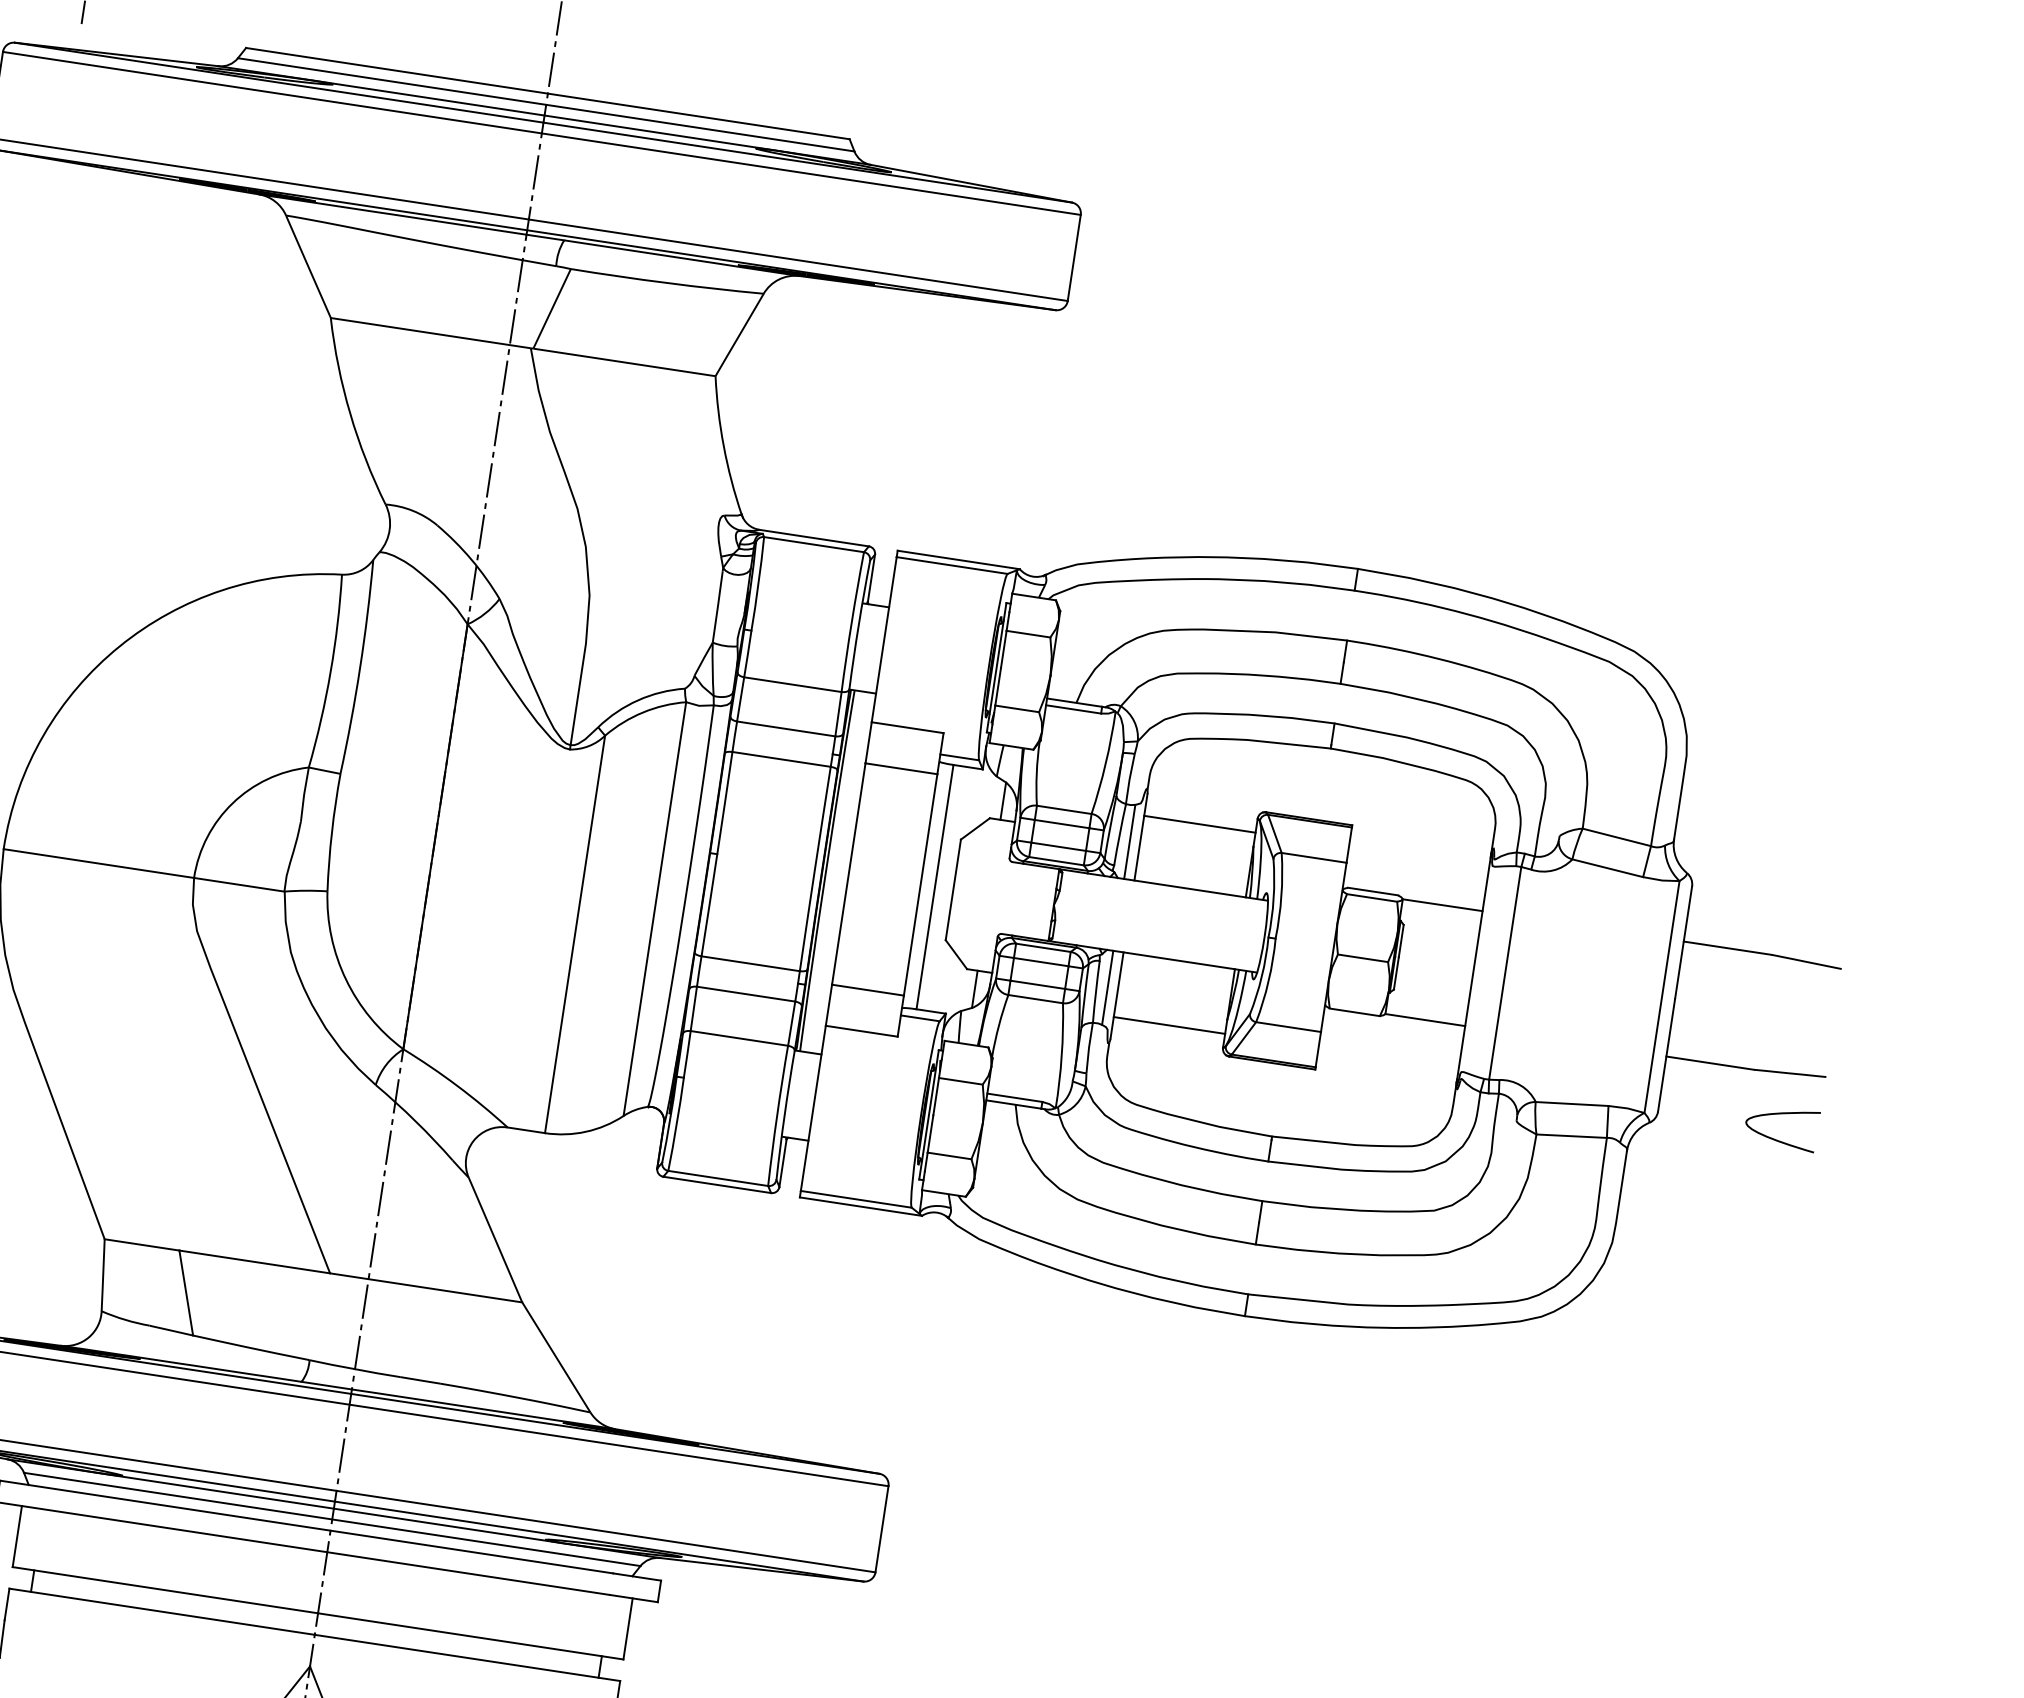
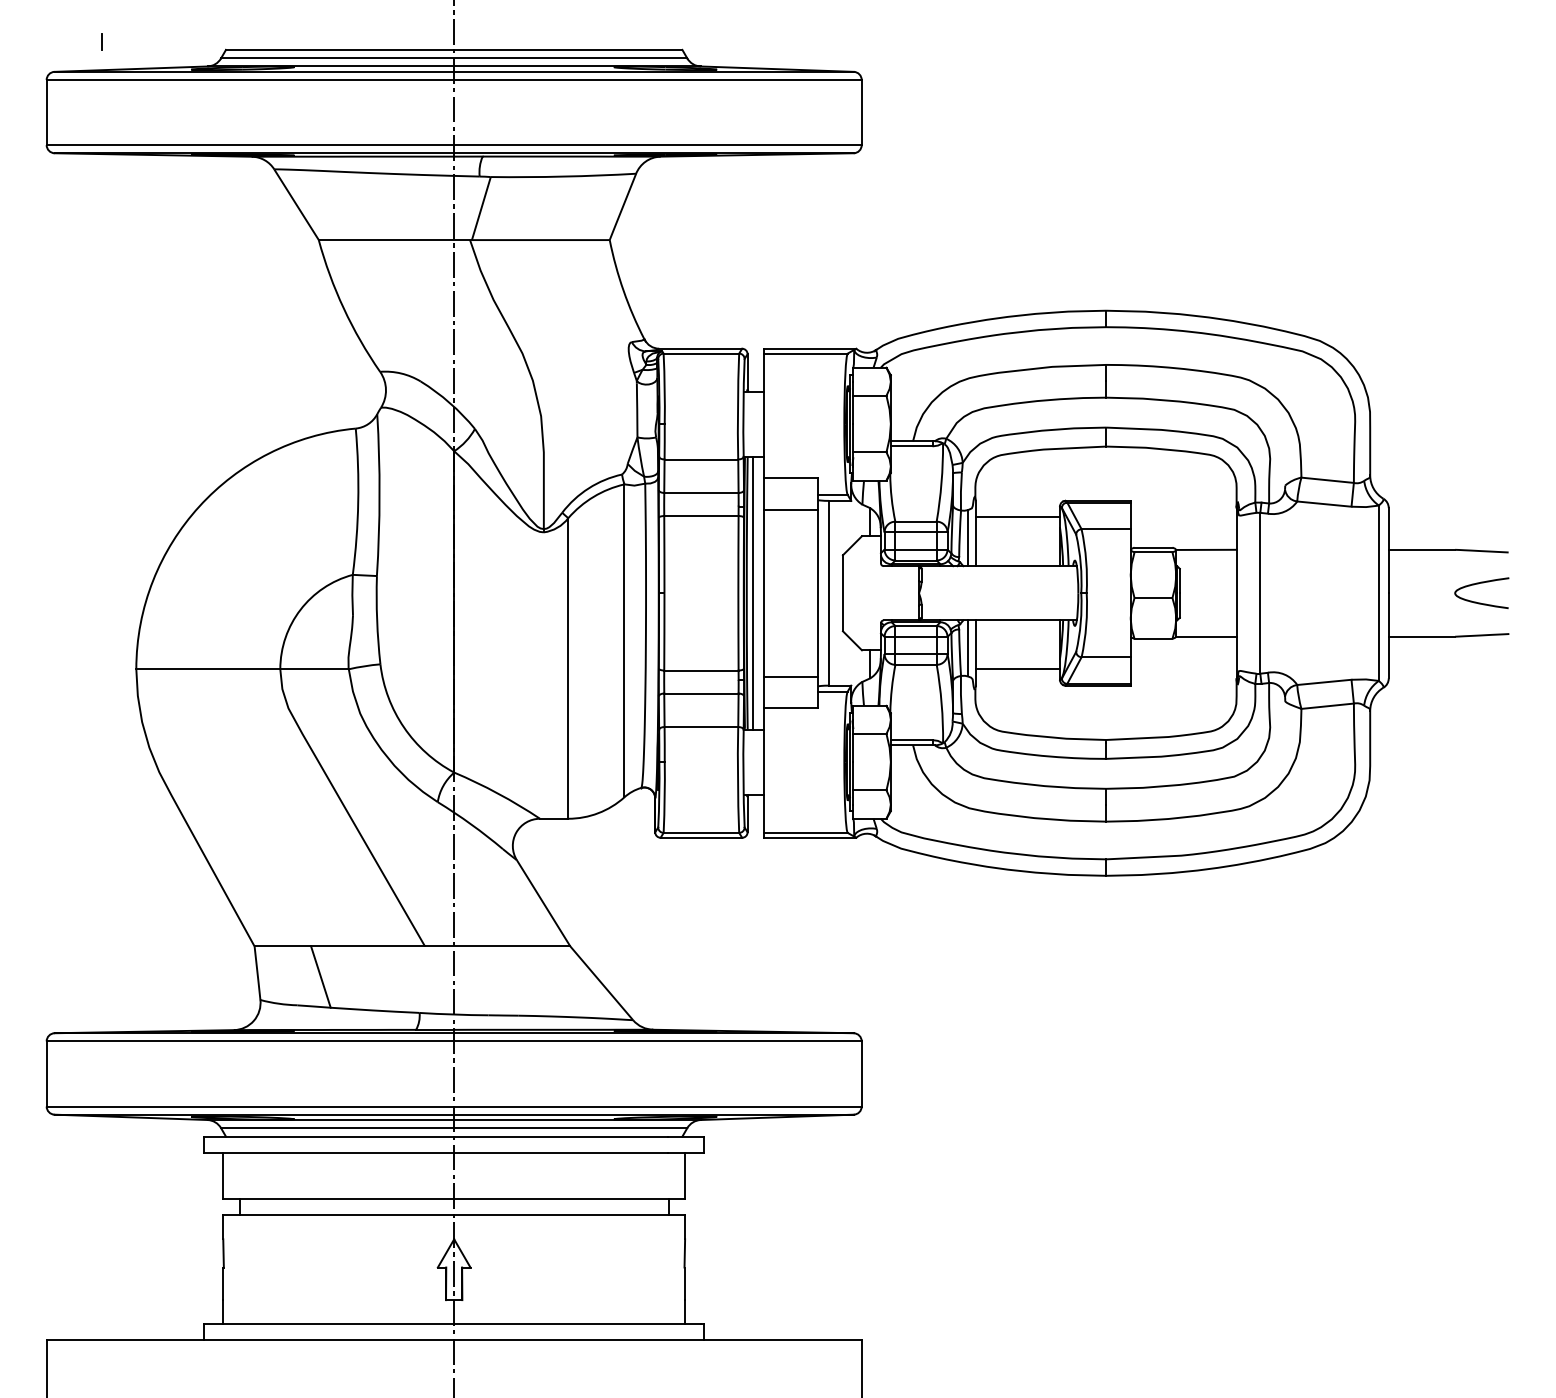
line: (835, 870) -> (753, 592), added
curve: (1778, 1115) -> (1478, 584), moved

